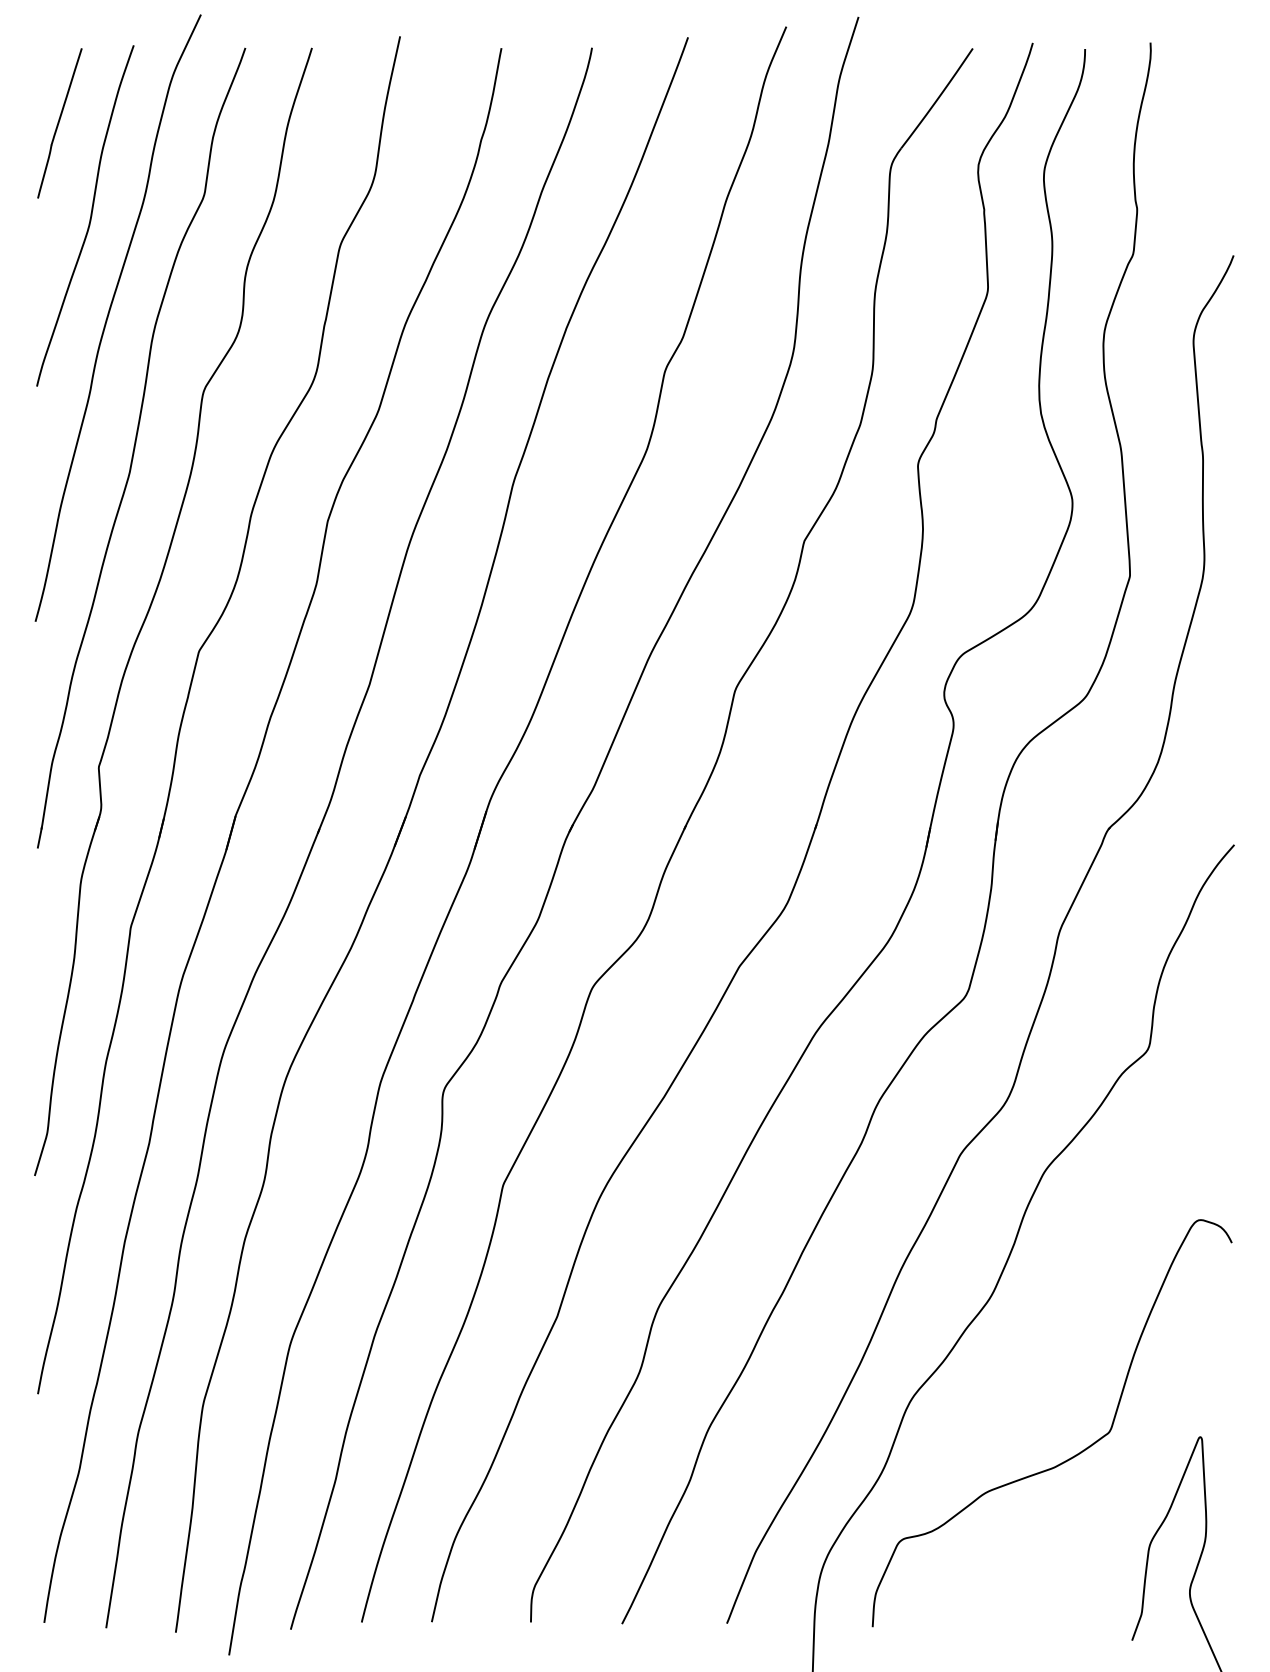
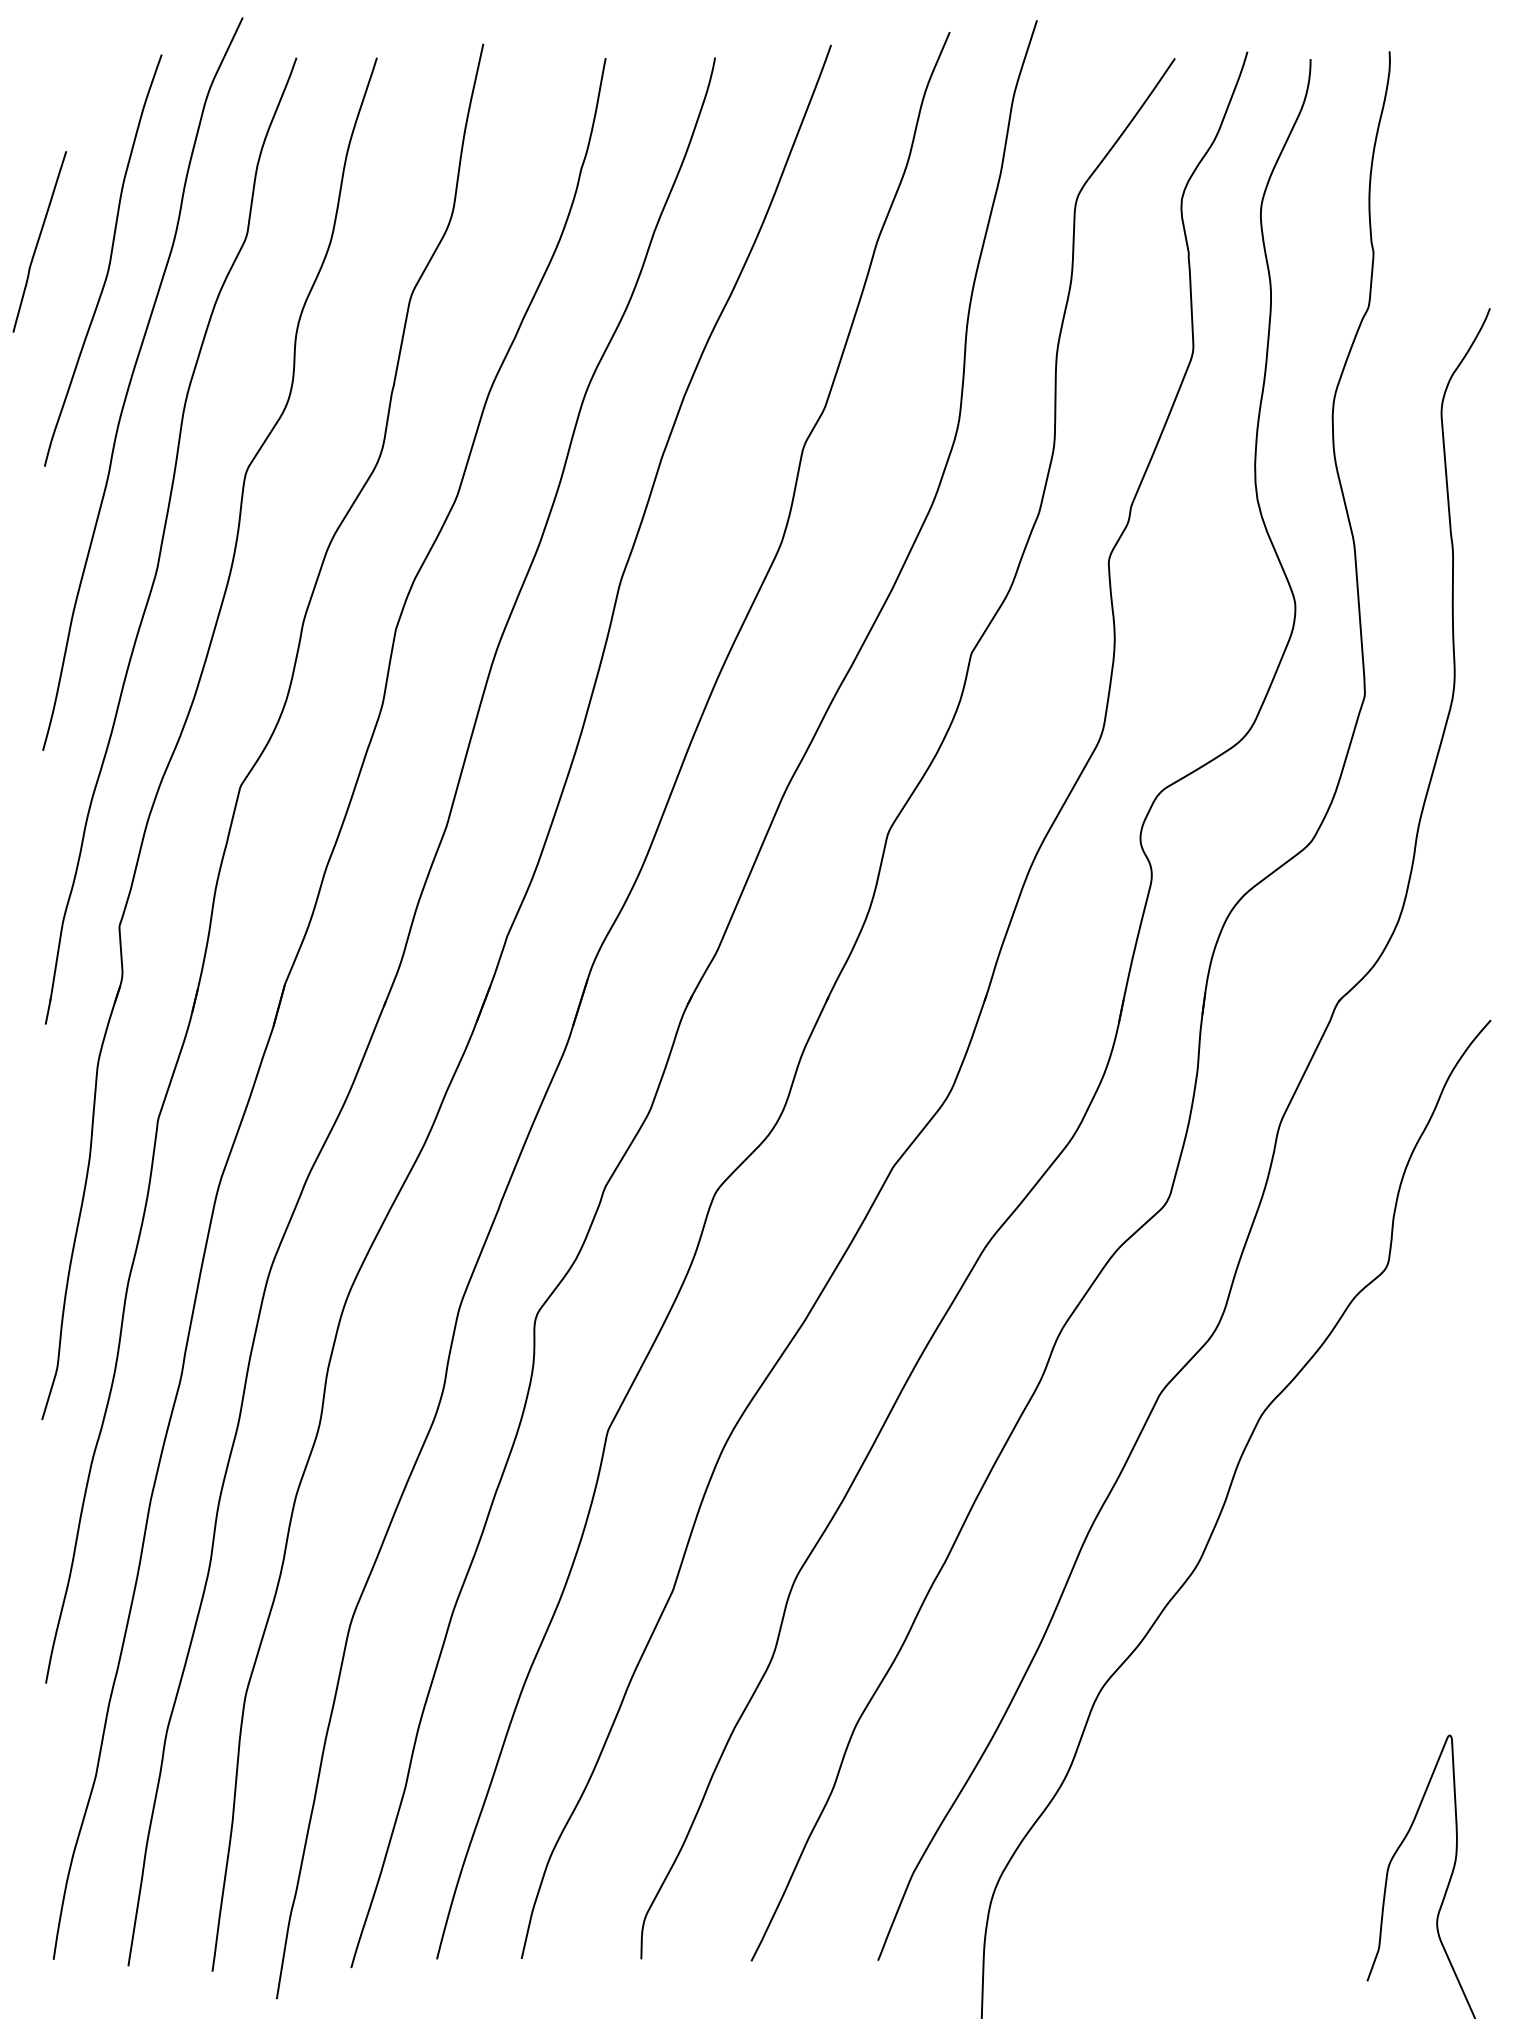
curve: (59, 123) -> (39, 242), moved
curve: (1068, 1458) -> (1290, 1761), removed

